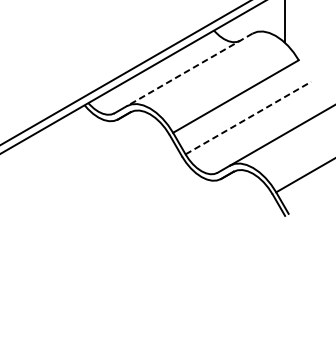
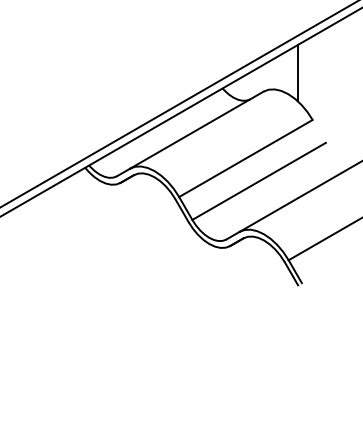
line: (189, 70) -> (196, 130), dashed -> solid
line: (248, 118) -> (259, 181), dashed -> solid

